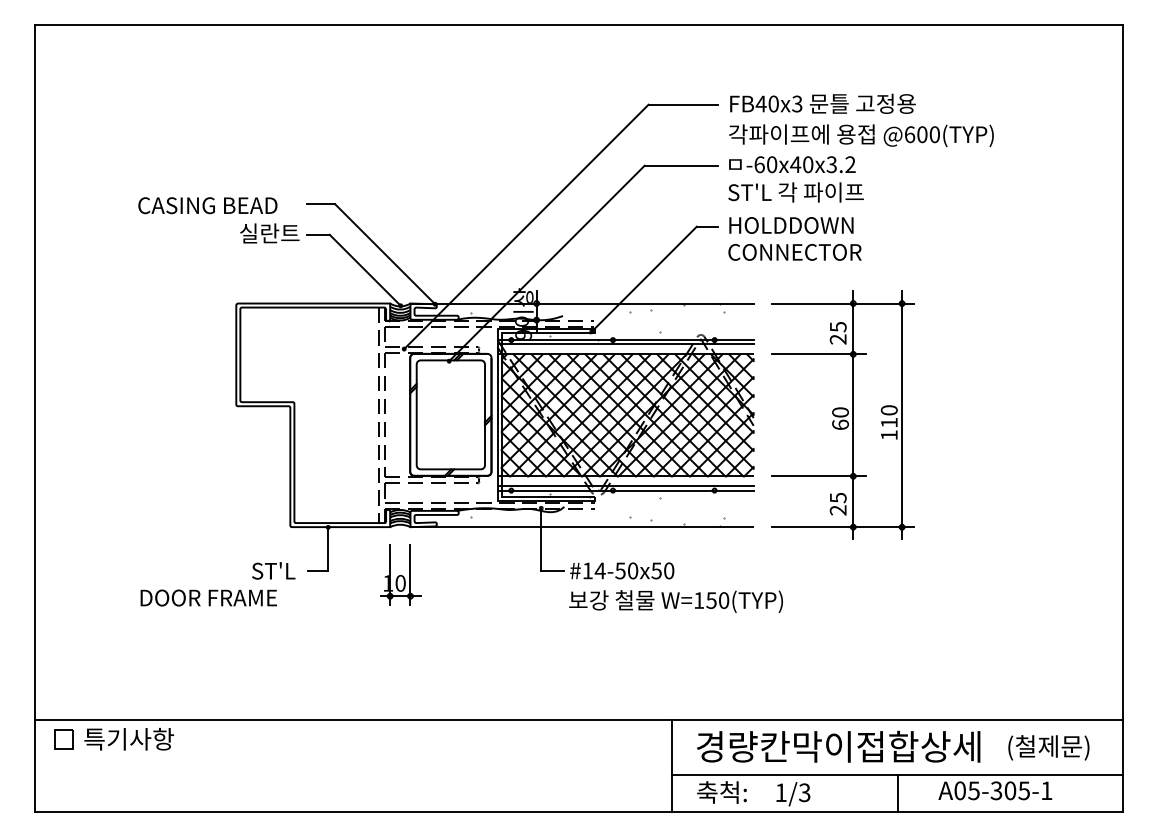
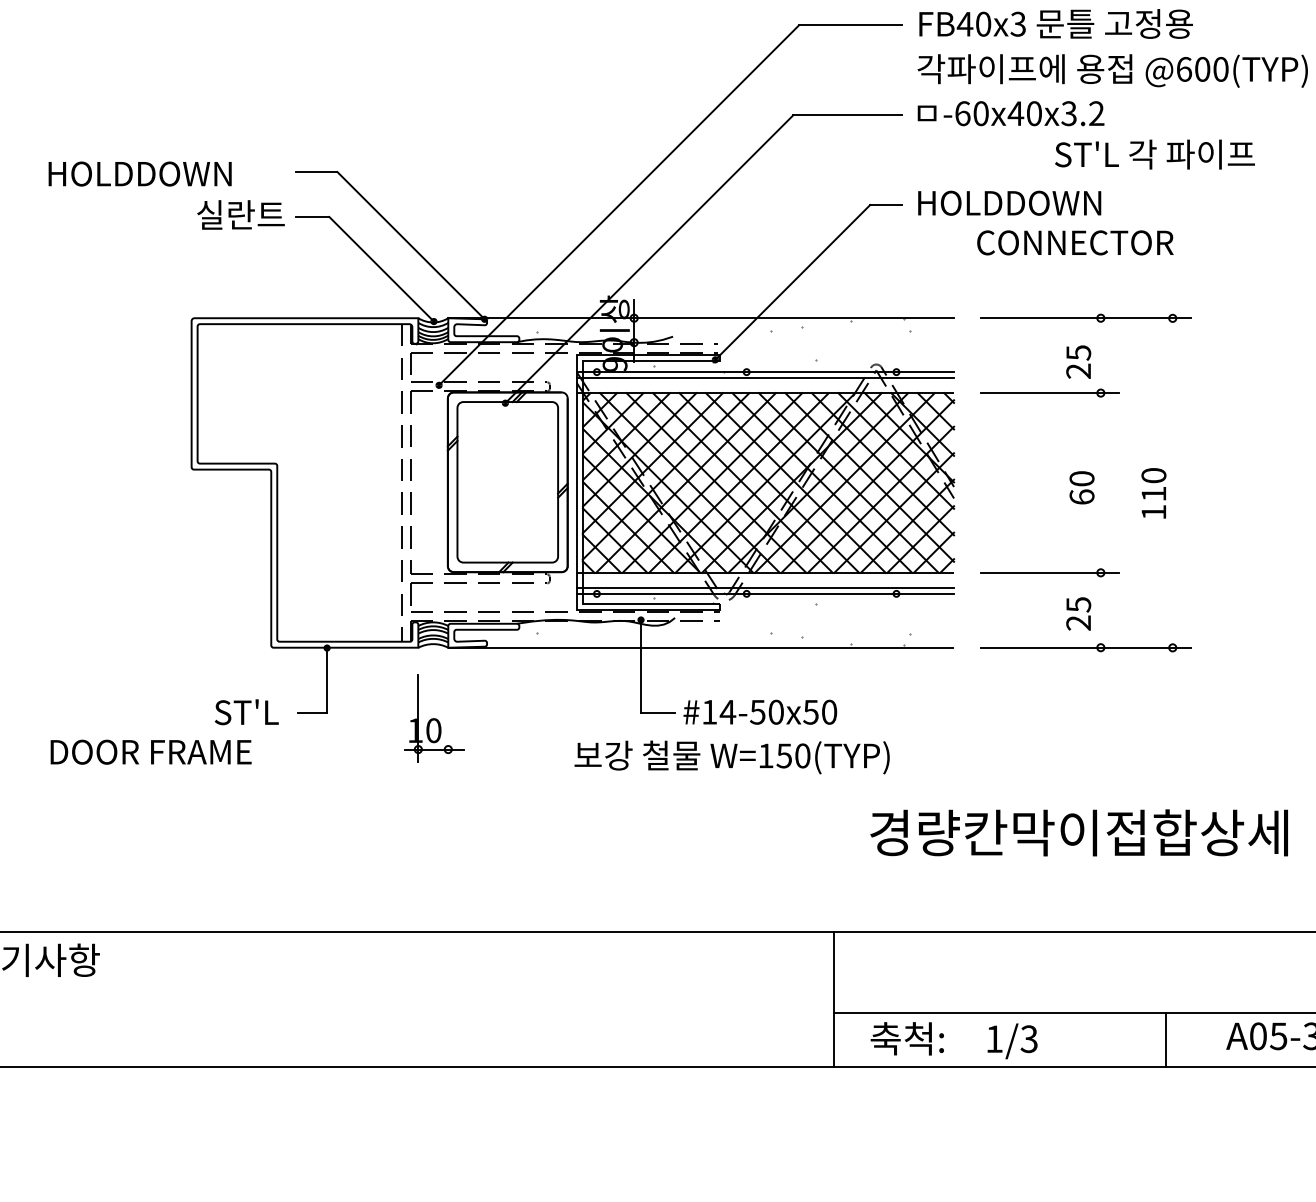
text: (795, 192) -> (1154, 154), moved
text: (207, 205) -> (149, 173), CASING BEAD -> HOLDDOWN
text: (794, 252) -> (1074, 243), moved
line: (853, 415) -> (1101, 483), removed
line: (902, 415) -> (1173, 483), removed
line: (410, 575) -> (448, 719), removed
text: (675, 601) -> (731, 757), moved
text: (838, 746) -> (1079, 832), moved

